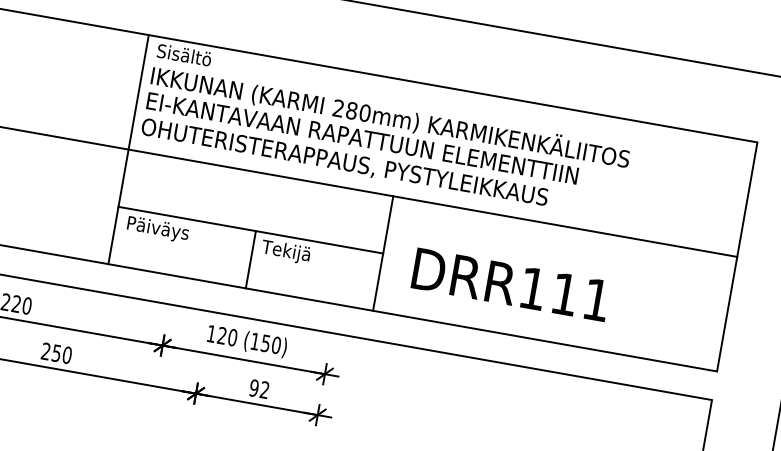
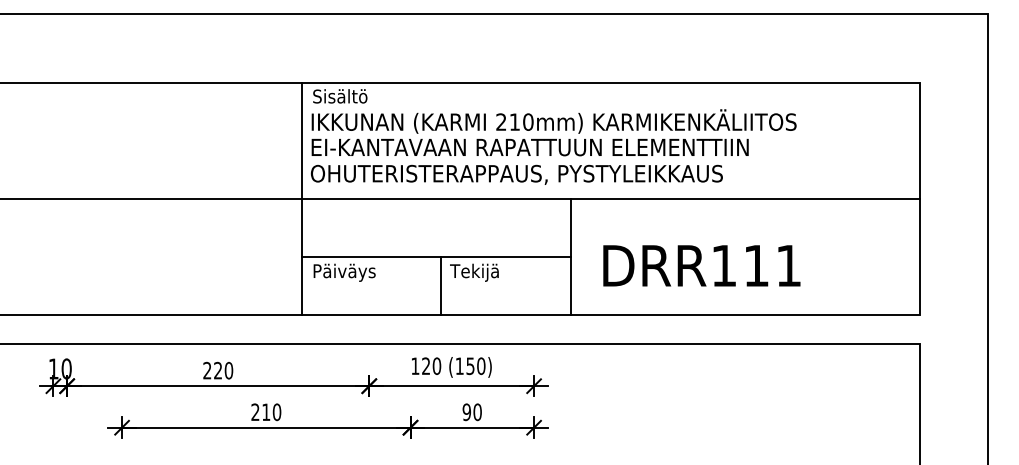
text: (351, 110) -> (514, 121), 280mm) -> 210mm)
text: (56, 353) -> (266, 412), 250 -> 210
text: (264, 390) -> (477, 412), 92 -> 90

